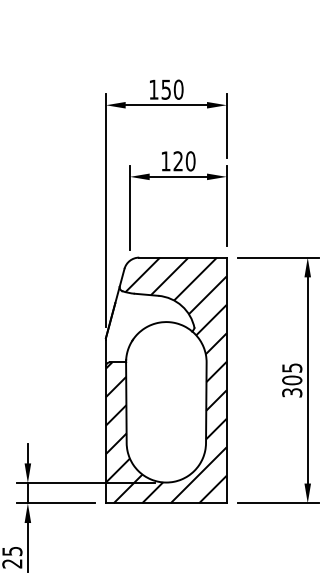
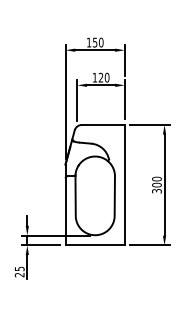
text: (291, 366) -> (156, 178), 305 -> 300
hatch: (164, 379) -> (94, 184), removed

